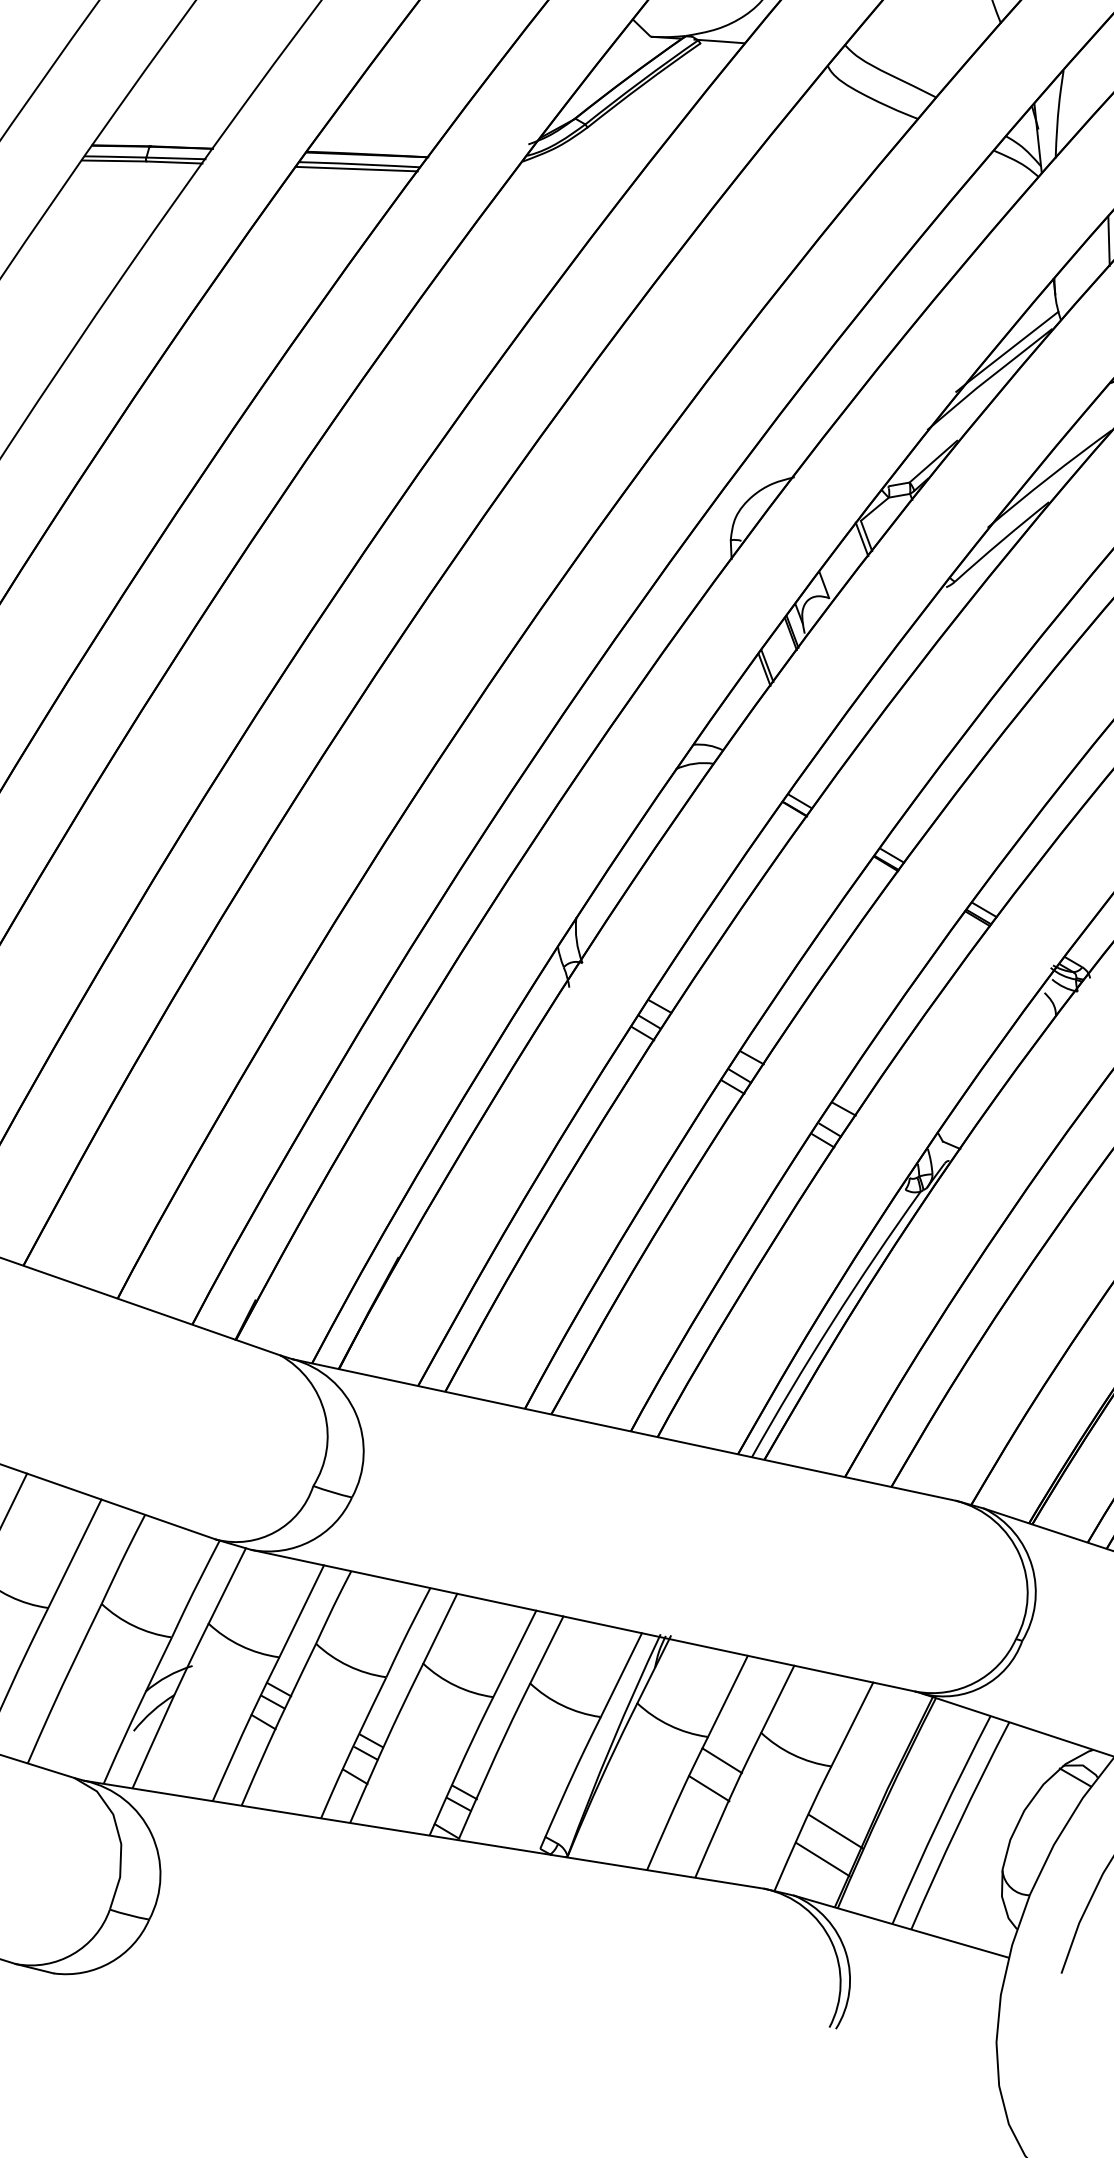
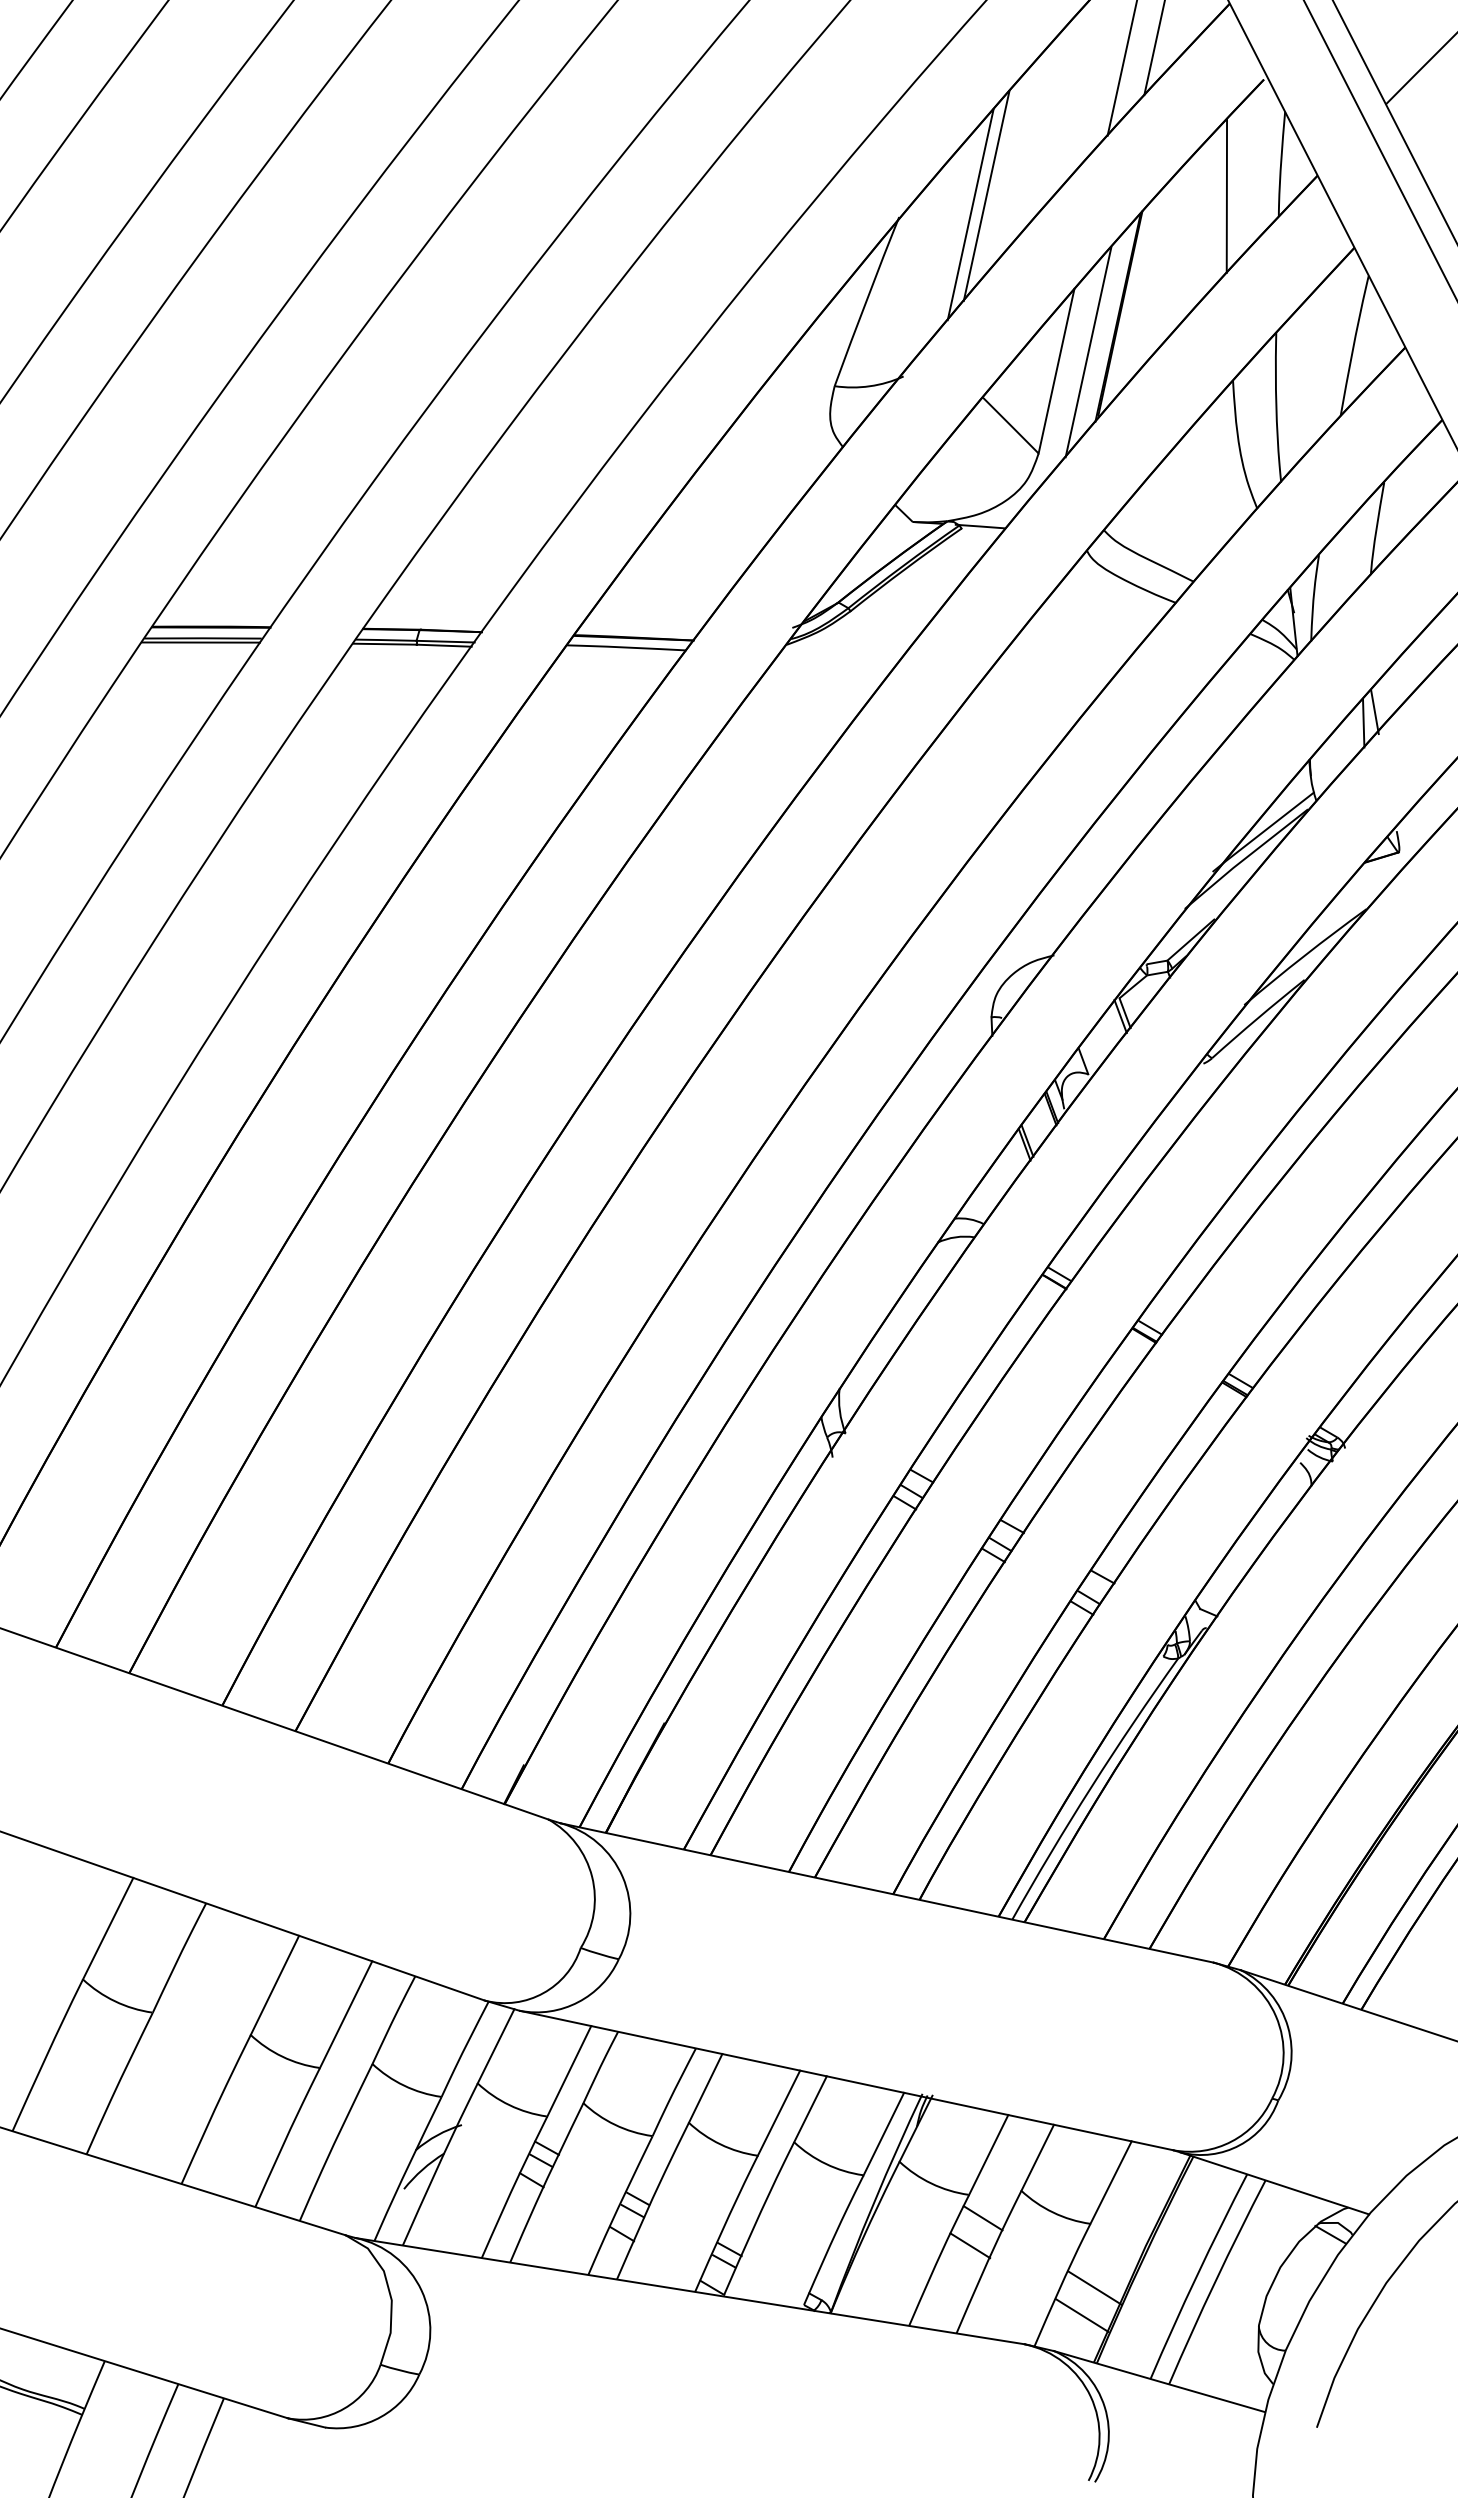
line: (356, 169) -> (623, 652), removed

